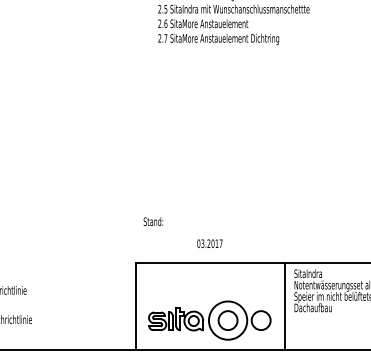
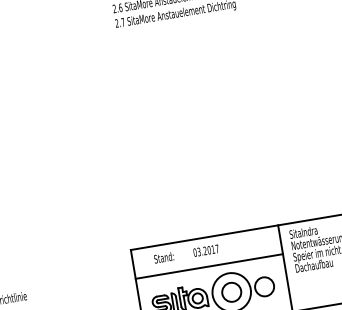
text: (153, 221) -> (164, 257), moved
text: (209, 243) -> (205, 250), moved
line: (210, 291) -> (209, 266), added

